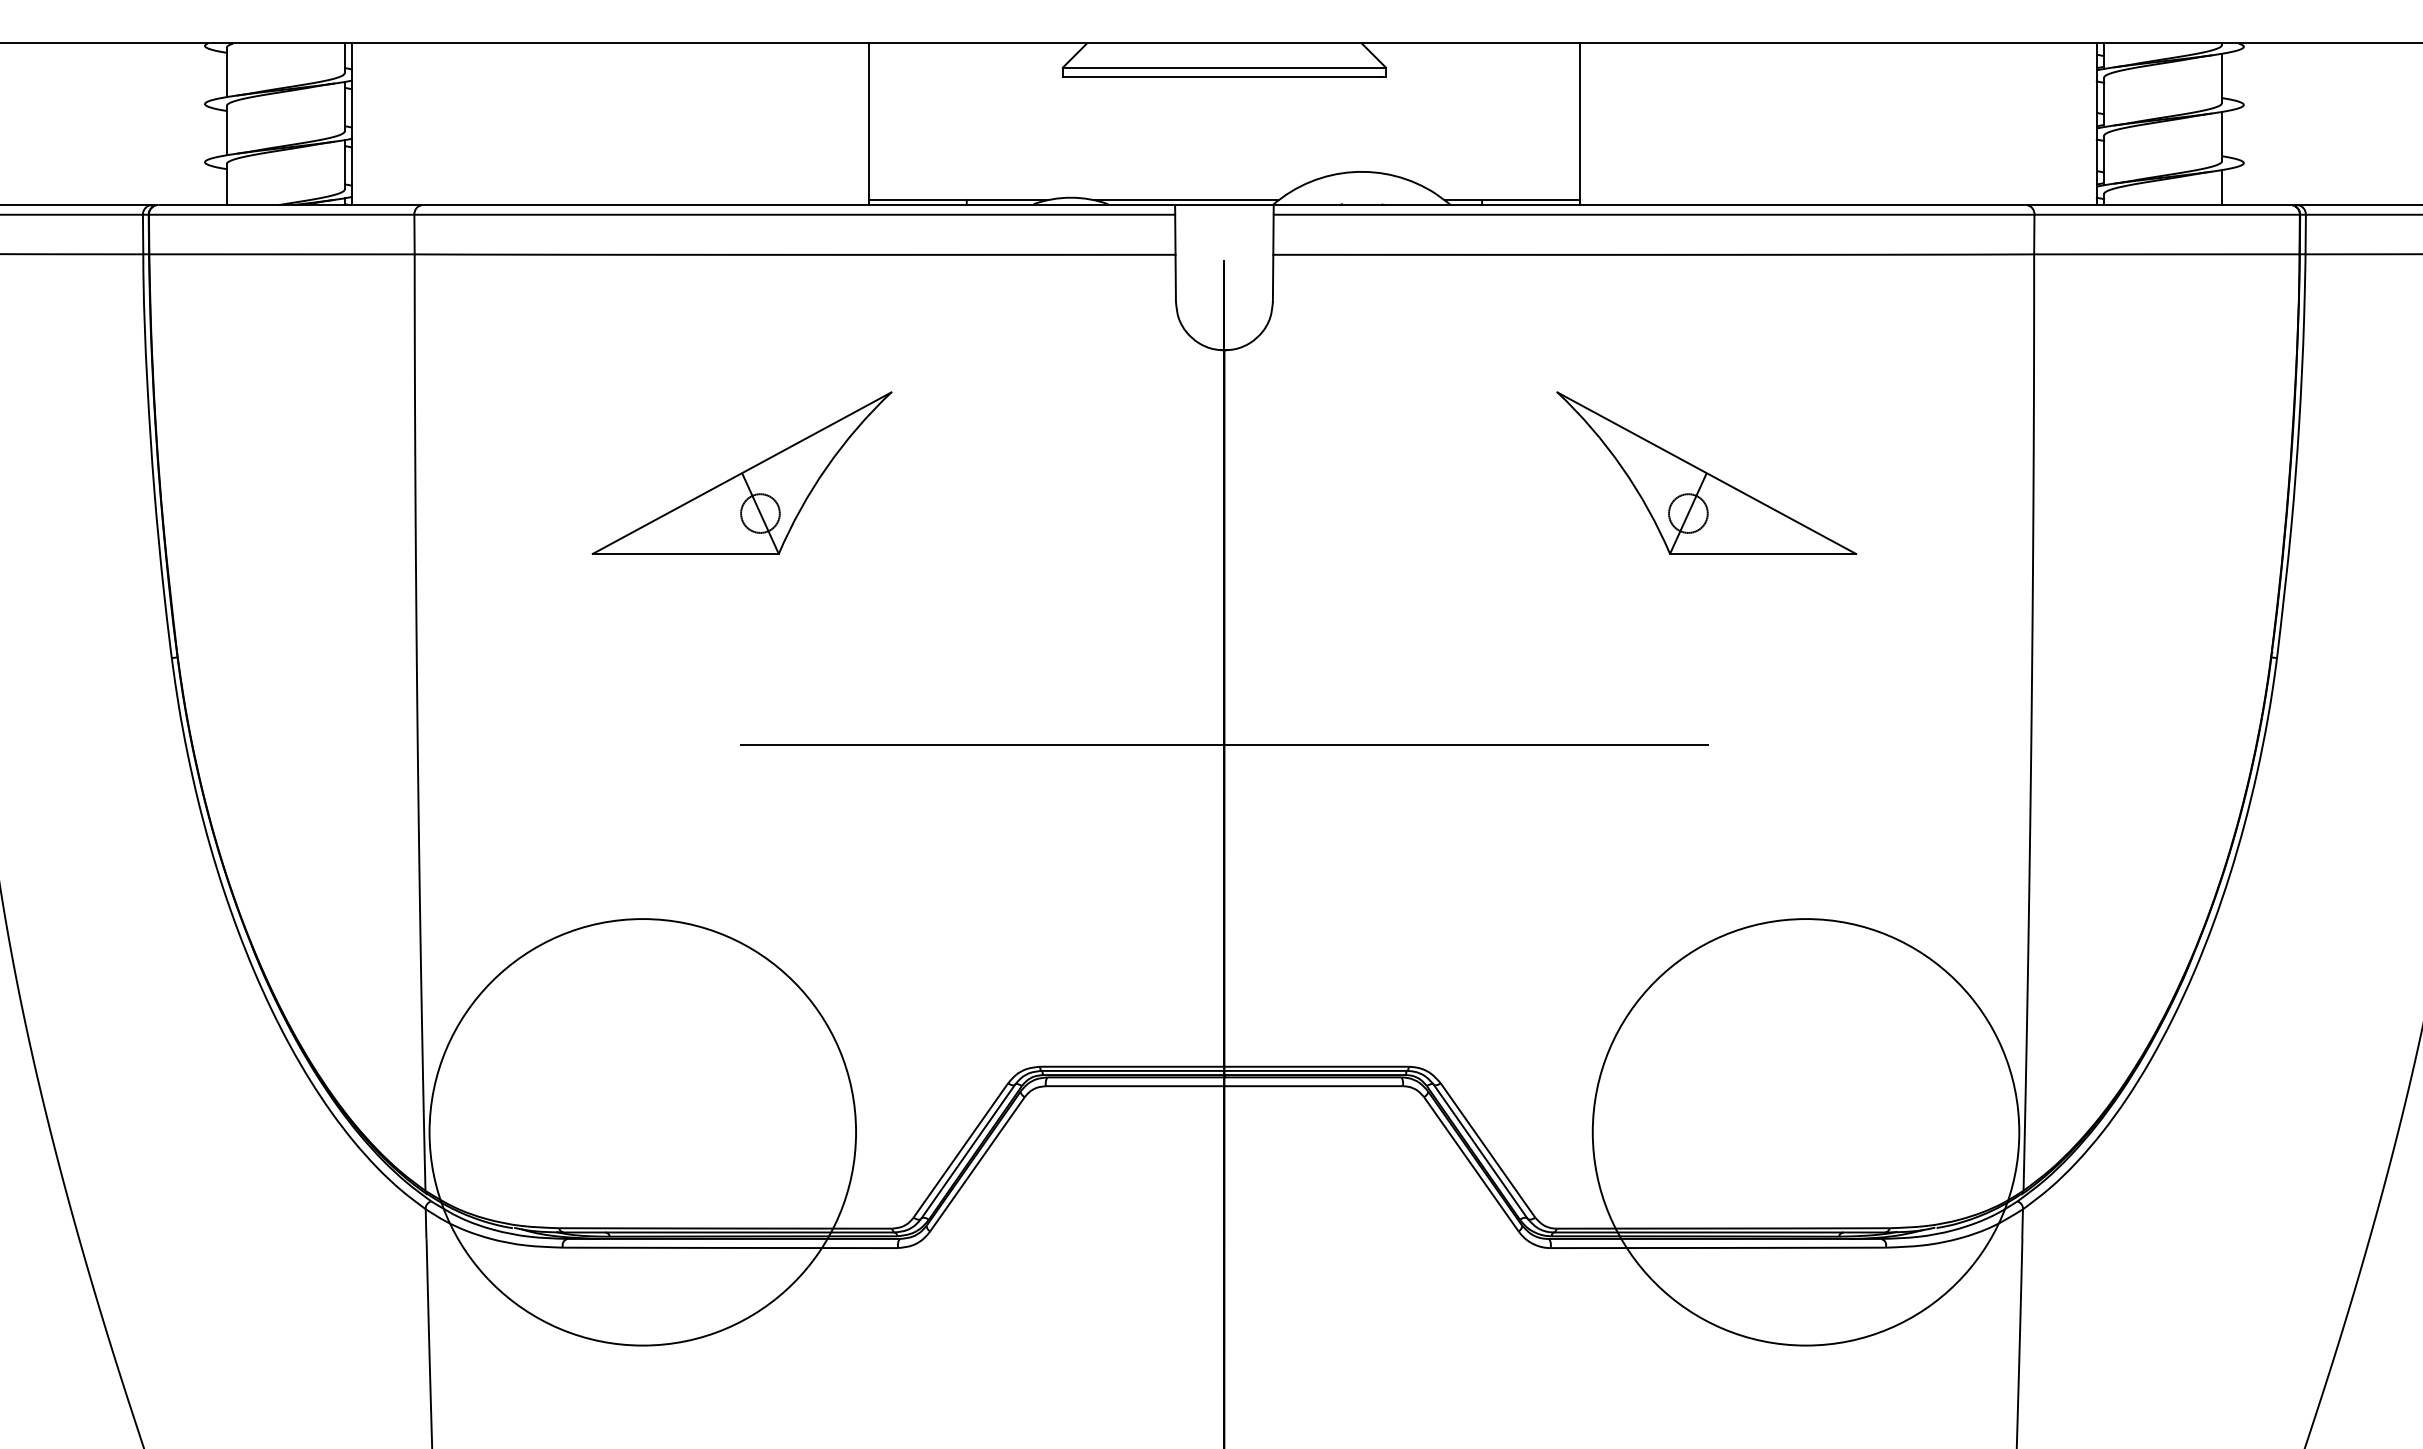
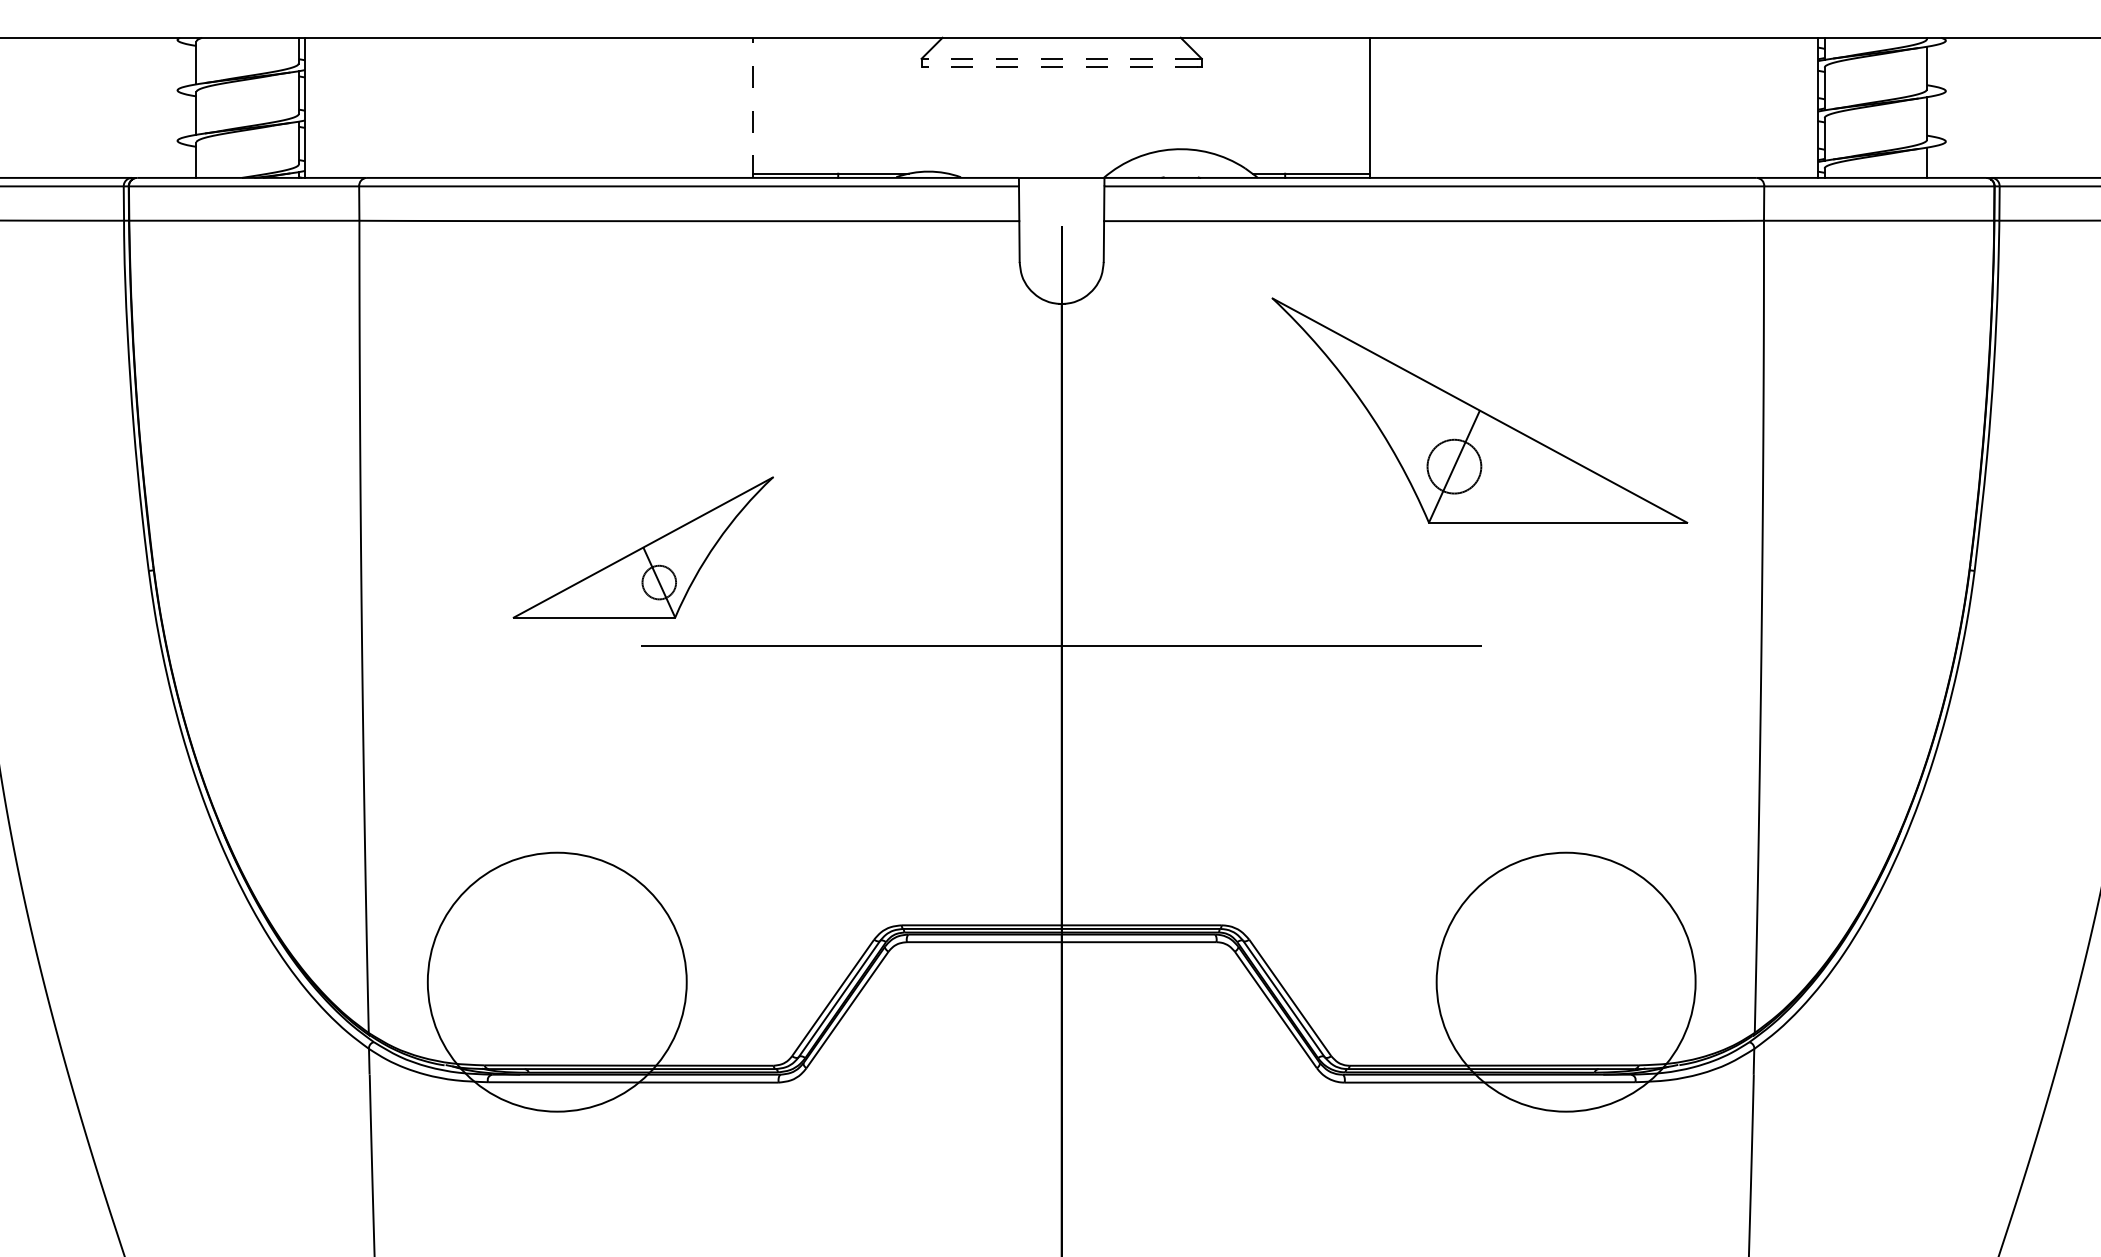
line: (1221, 67) -> (1059, 58), solid -> dashed
line: (1221, 77) -> (1059, 67), solid -> dashed
line: (869, 124) -> (753, 108), solid -> dashed
line: (1185, 200) -> (1027, 174), removed
part: (741, 472) -> (642, 546), moved
part: (1706, 472) -> (1479, 409), size x1.6
circle: (642, 1132) -> (557, 982), size x0.7
circle: (1805, 1132) -> (1565, 982), size x0.7

